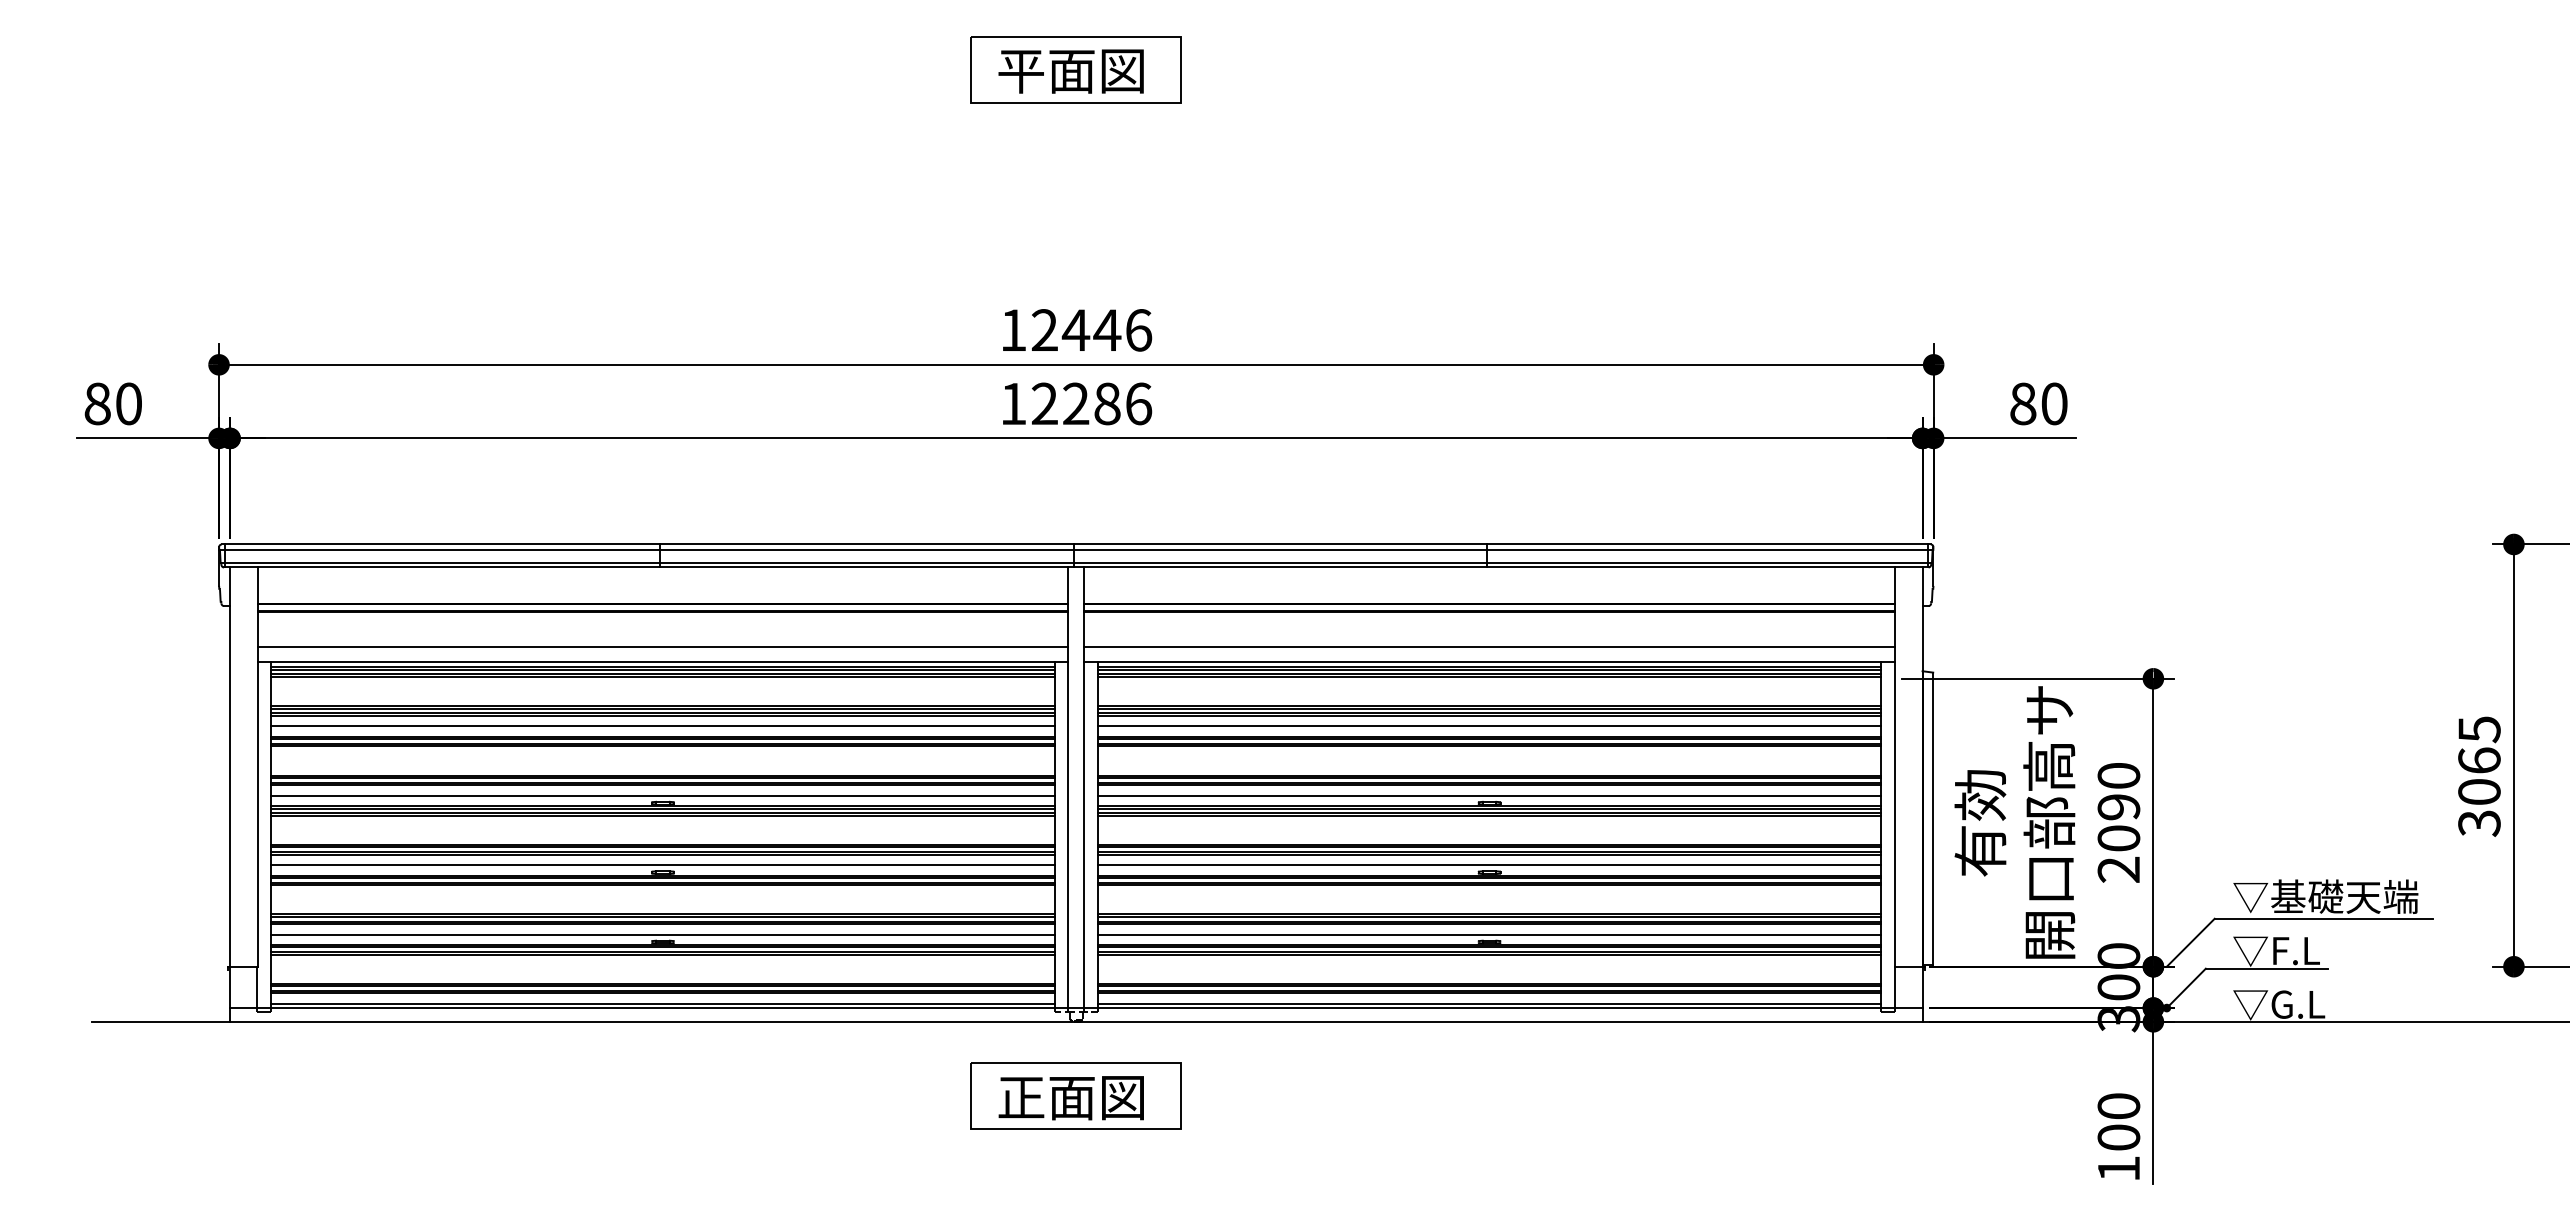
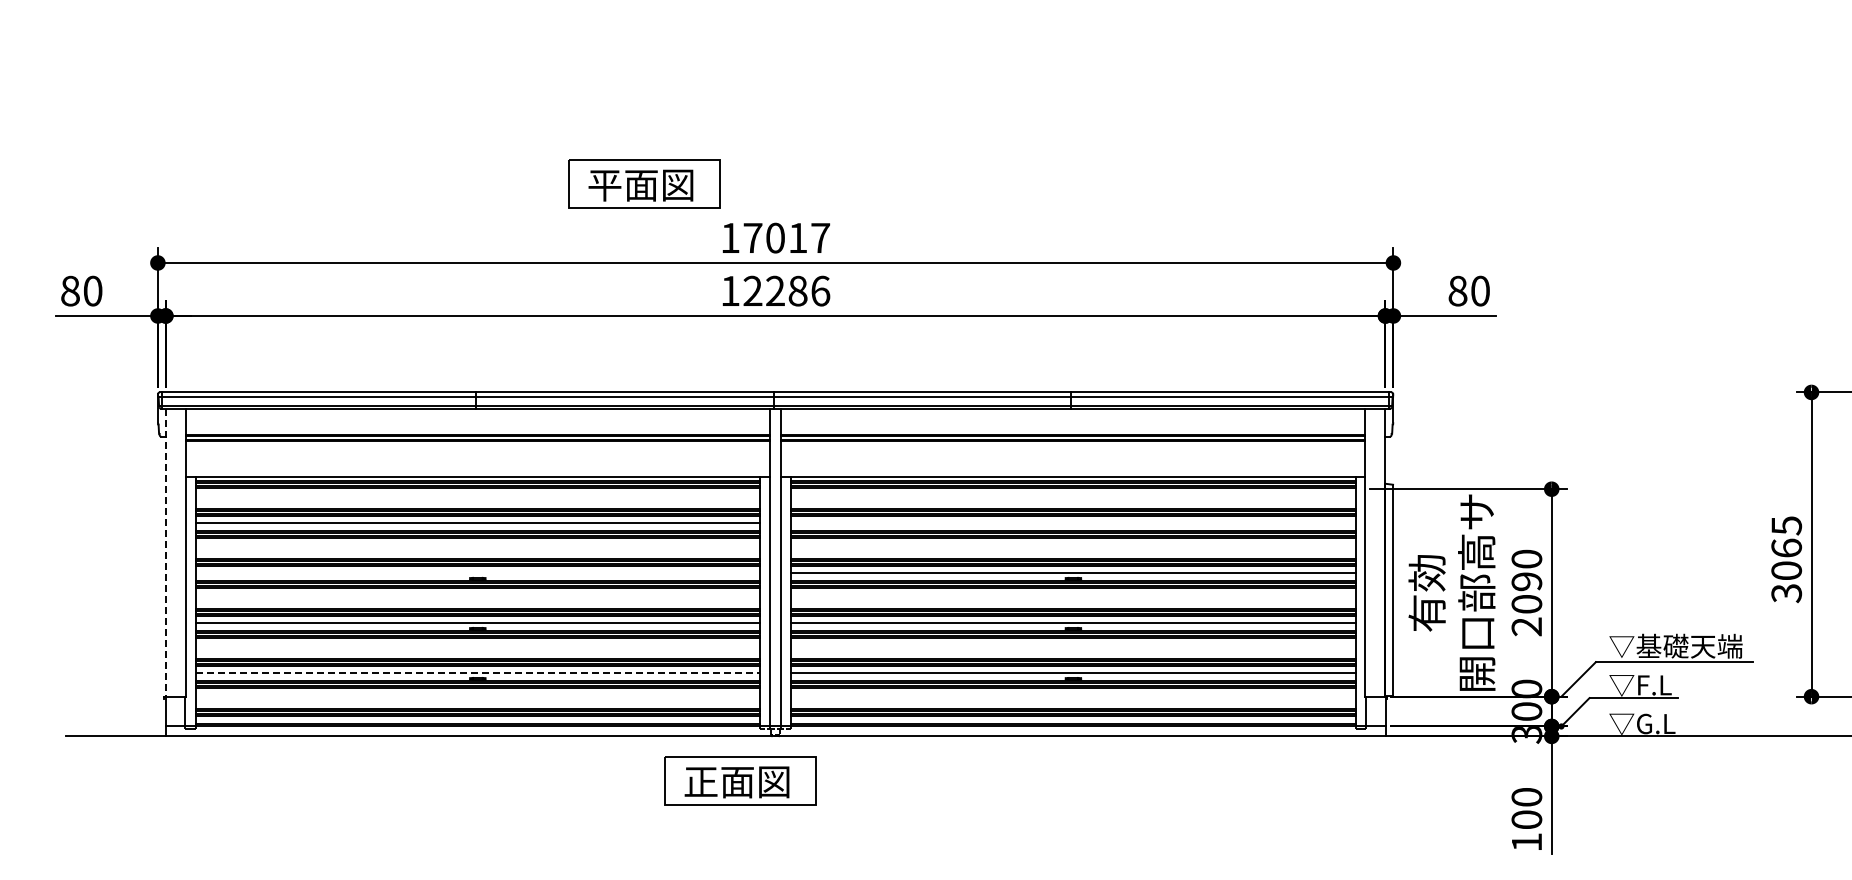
part: (1076, 68) -> (644, 183), moved
text: (1091, 329) -> (786, 237), 12446 -> 17017
line: (662, 647) -> (477, 466), removed
line: (1489, 647) -> (1073, 466), removed
line: (1489, 726) -> (1073, 523), removed
line: (229, 766) -> (165, 552), solid -> dashed
line: (662, 795) -> (477, 573), removed
line: (663, 934) -> (478, 673), solid -> dashed
part: (1076, 1095) -> (740, 780), moved

